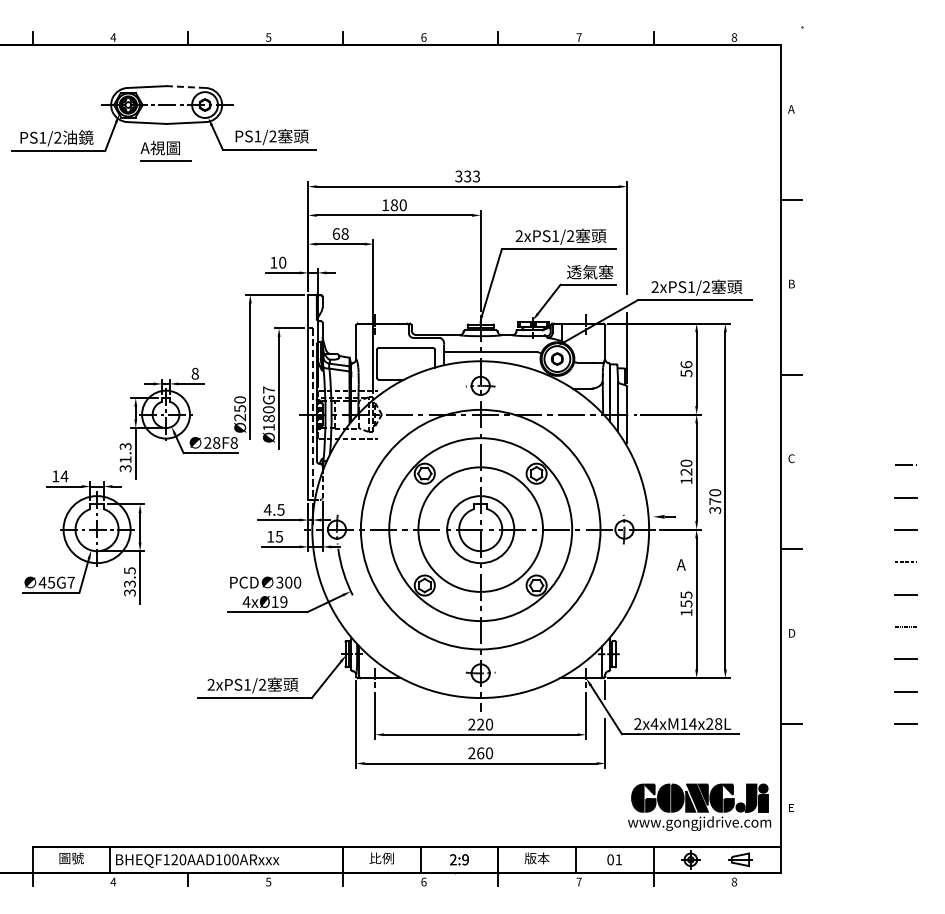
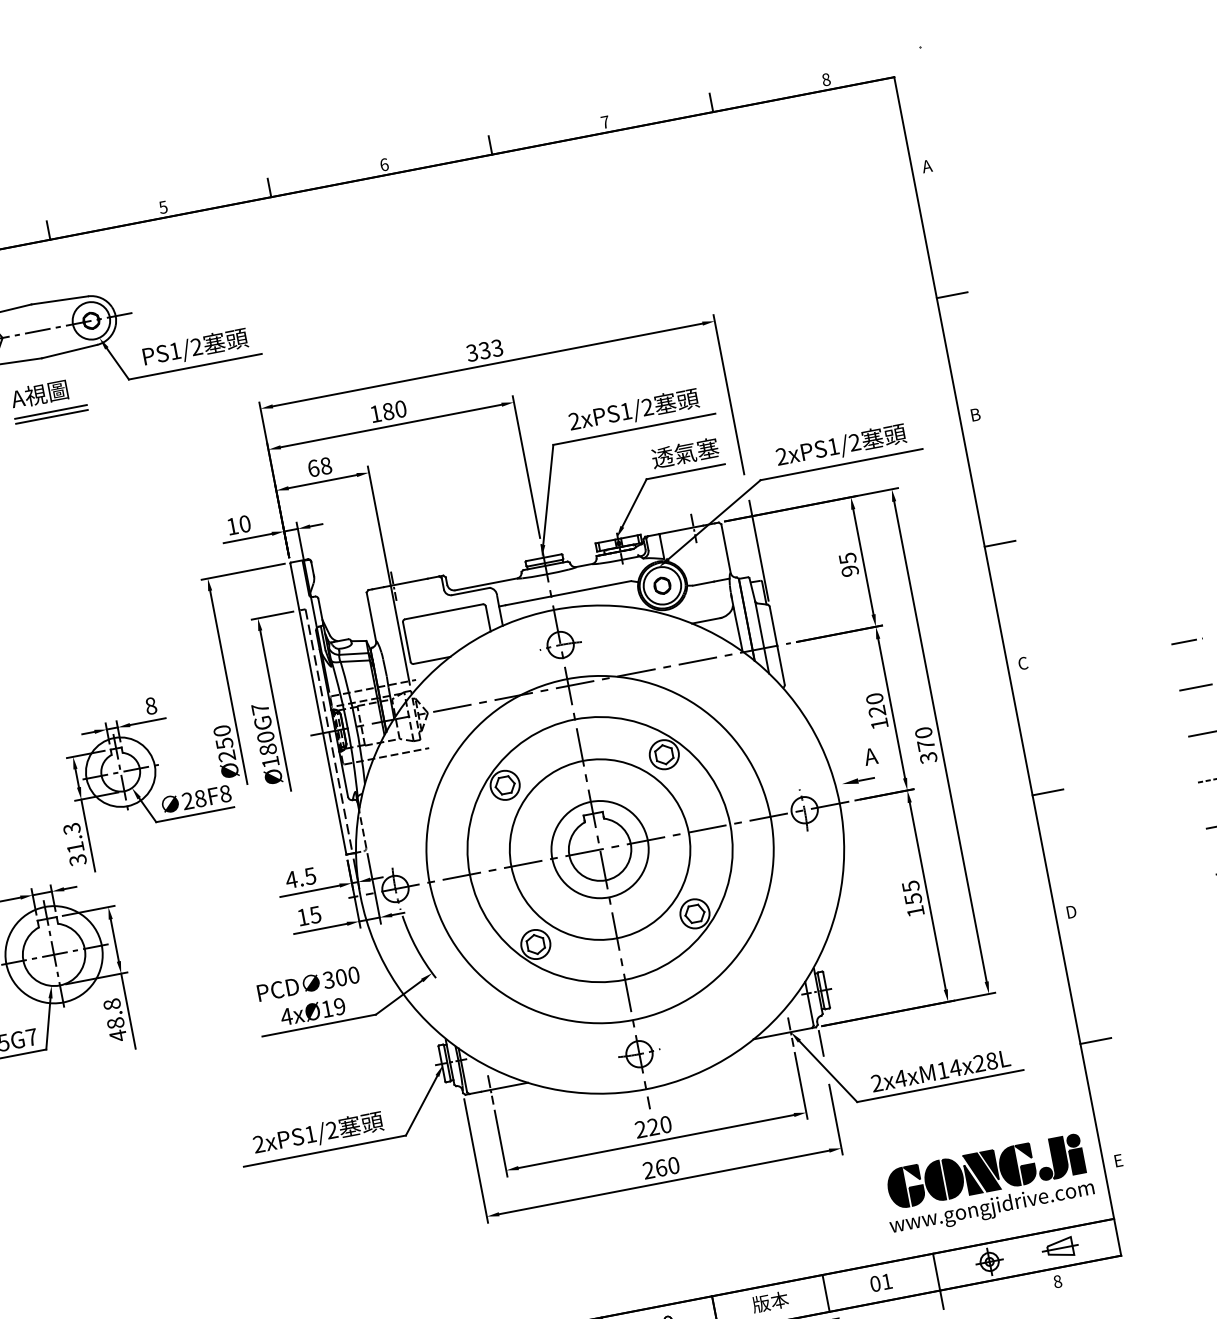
line: (186, 87) -> (60, 300), dashed -> solid
line: (165, 164) -> (51, 416), added
text: (686, 369) -> (849, 565), 56 -> 95
text: (680, 564) -> (869, 756), moved
text: (129, 581) -> (114, 1019), 33.5 -> 48.8

